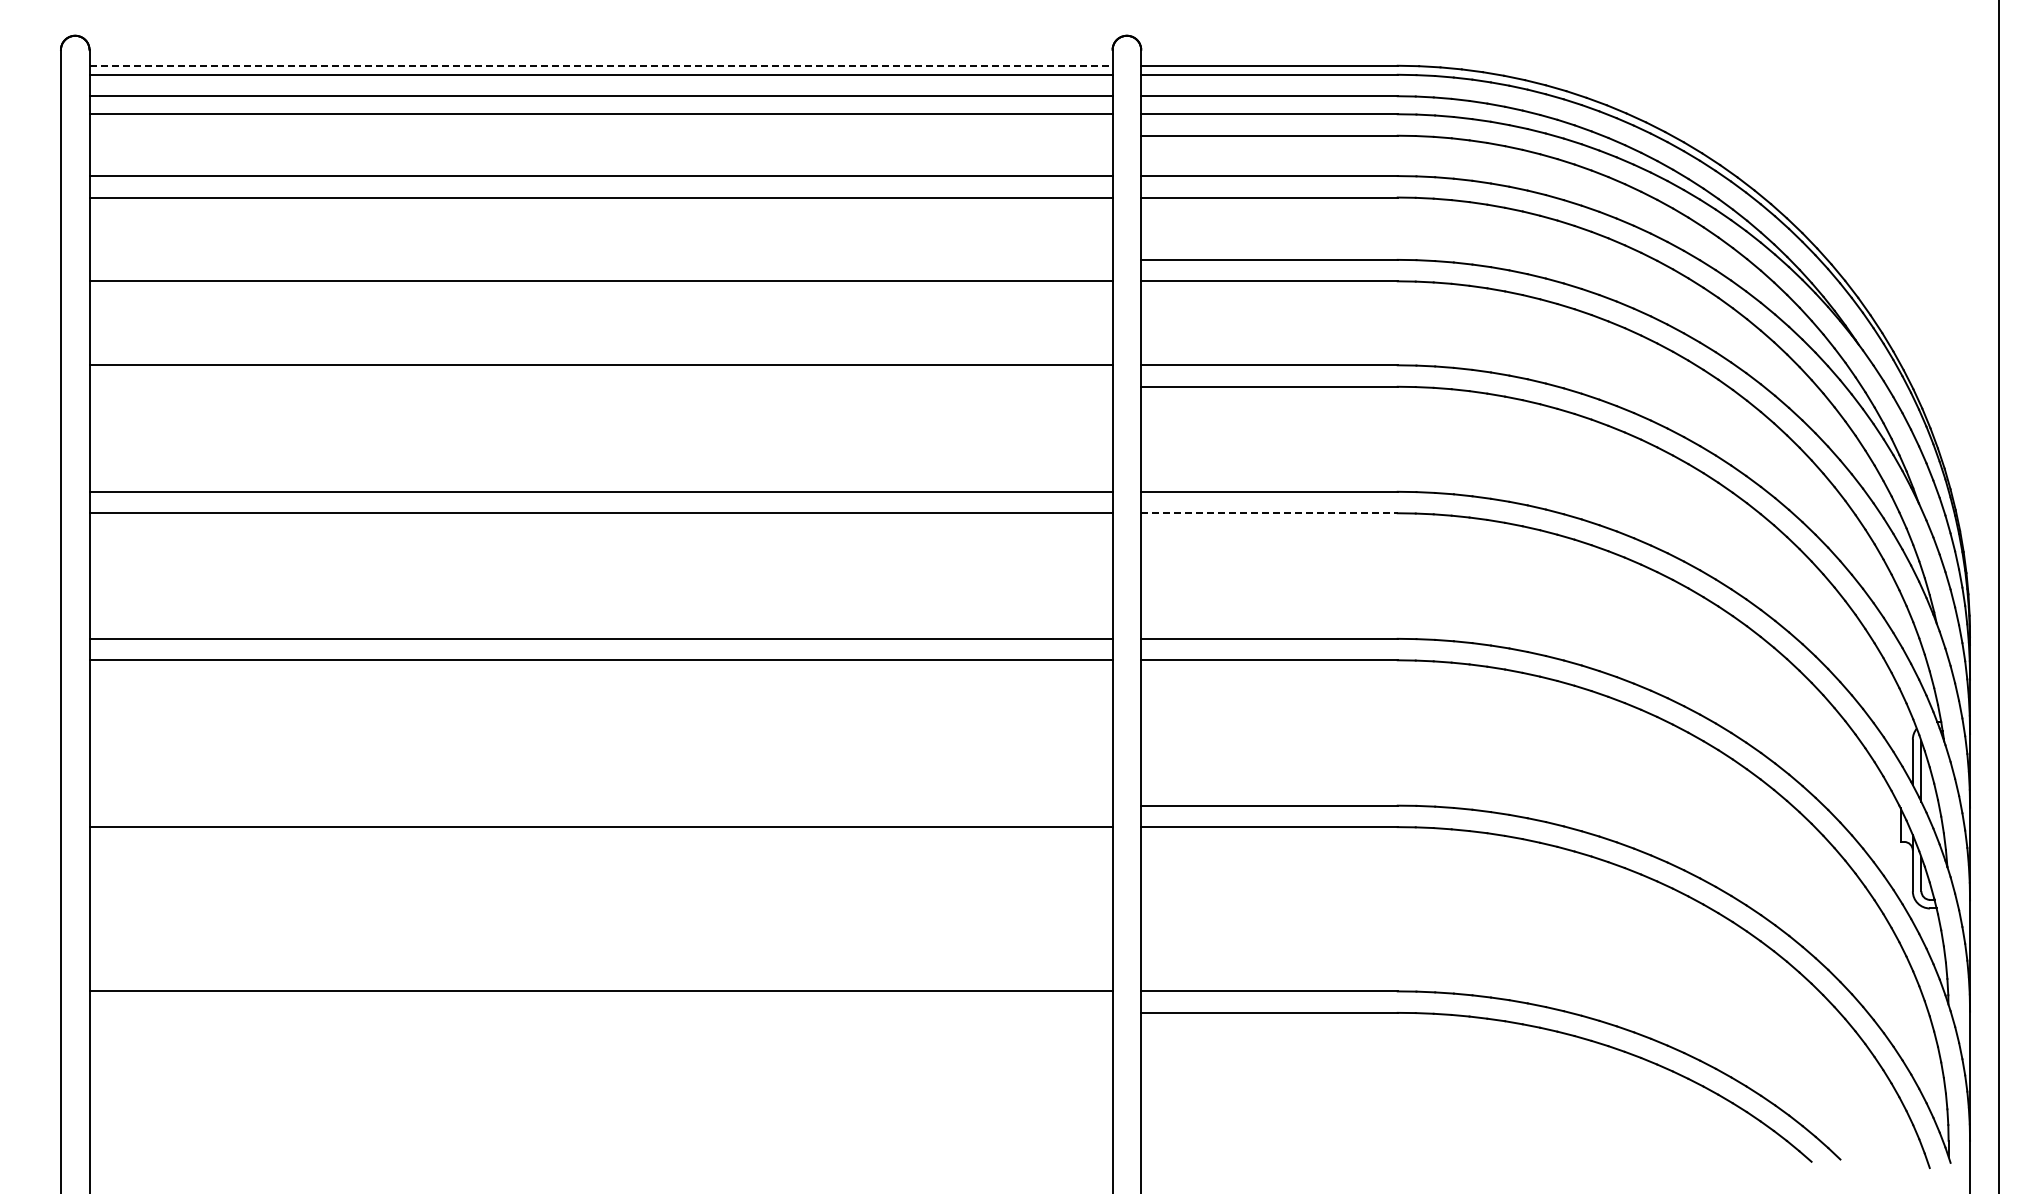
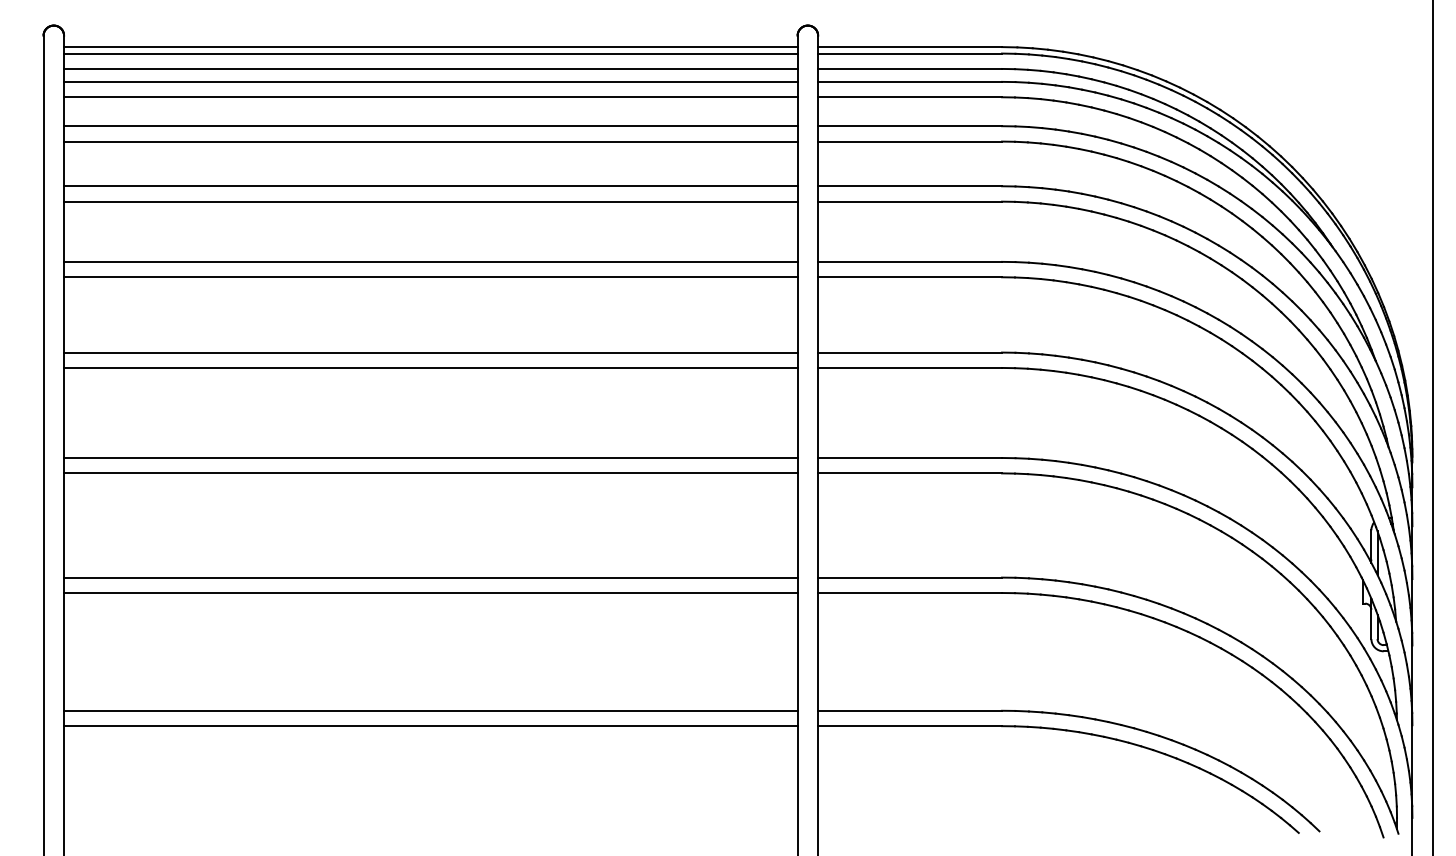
line: (601, 65) -> (431, 46), dashed -> solid
line: (600, 135) -> (430, 97), added
line: (600, 259) -> (430, 186), added
line: (600, 386) -> (430, 277), added
line: (1269, 513) -> (910, 368), dashed -> solid
line: (600, 805) -> (430, 577), added
line: (600, 1012) -> (430, 725), added

